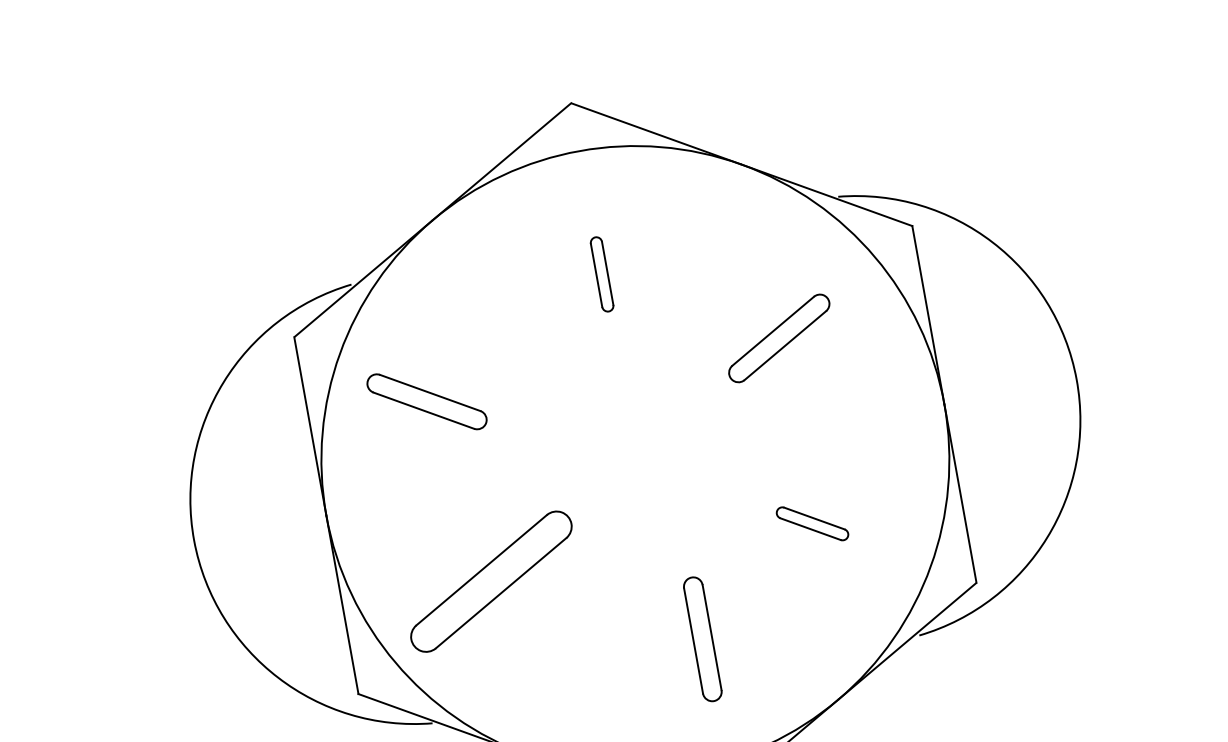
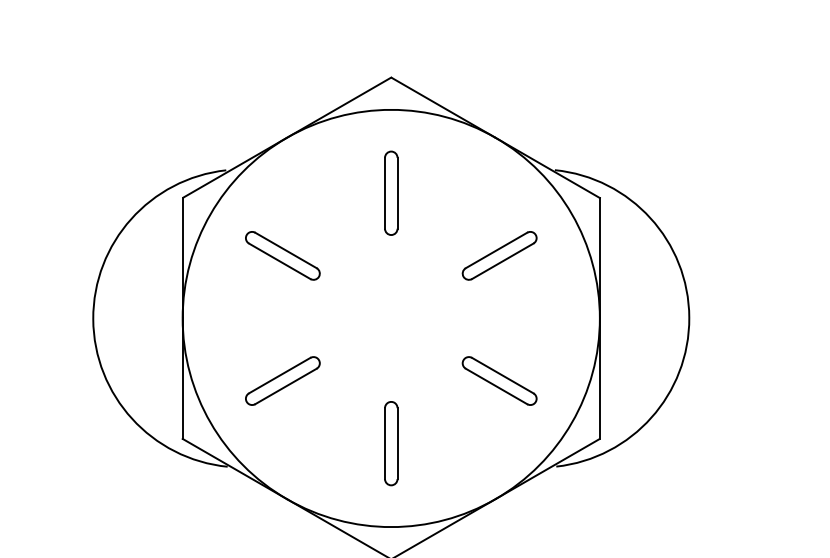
part: (602, 273) -> (391, 192), size x1.67
part: (426, 401) -> (282, 255), moved
part: (812, 523) -> (499, 380), size x1.67
part: (490, 580) -> (282, 380), size x0.62
part: (703, 639) -> (391, 443), moved

